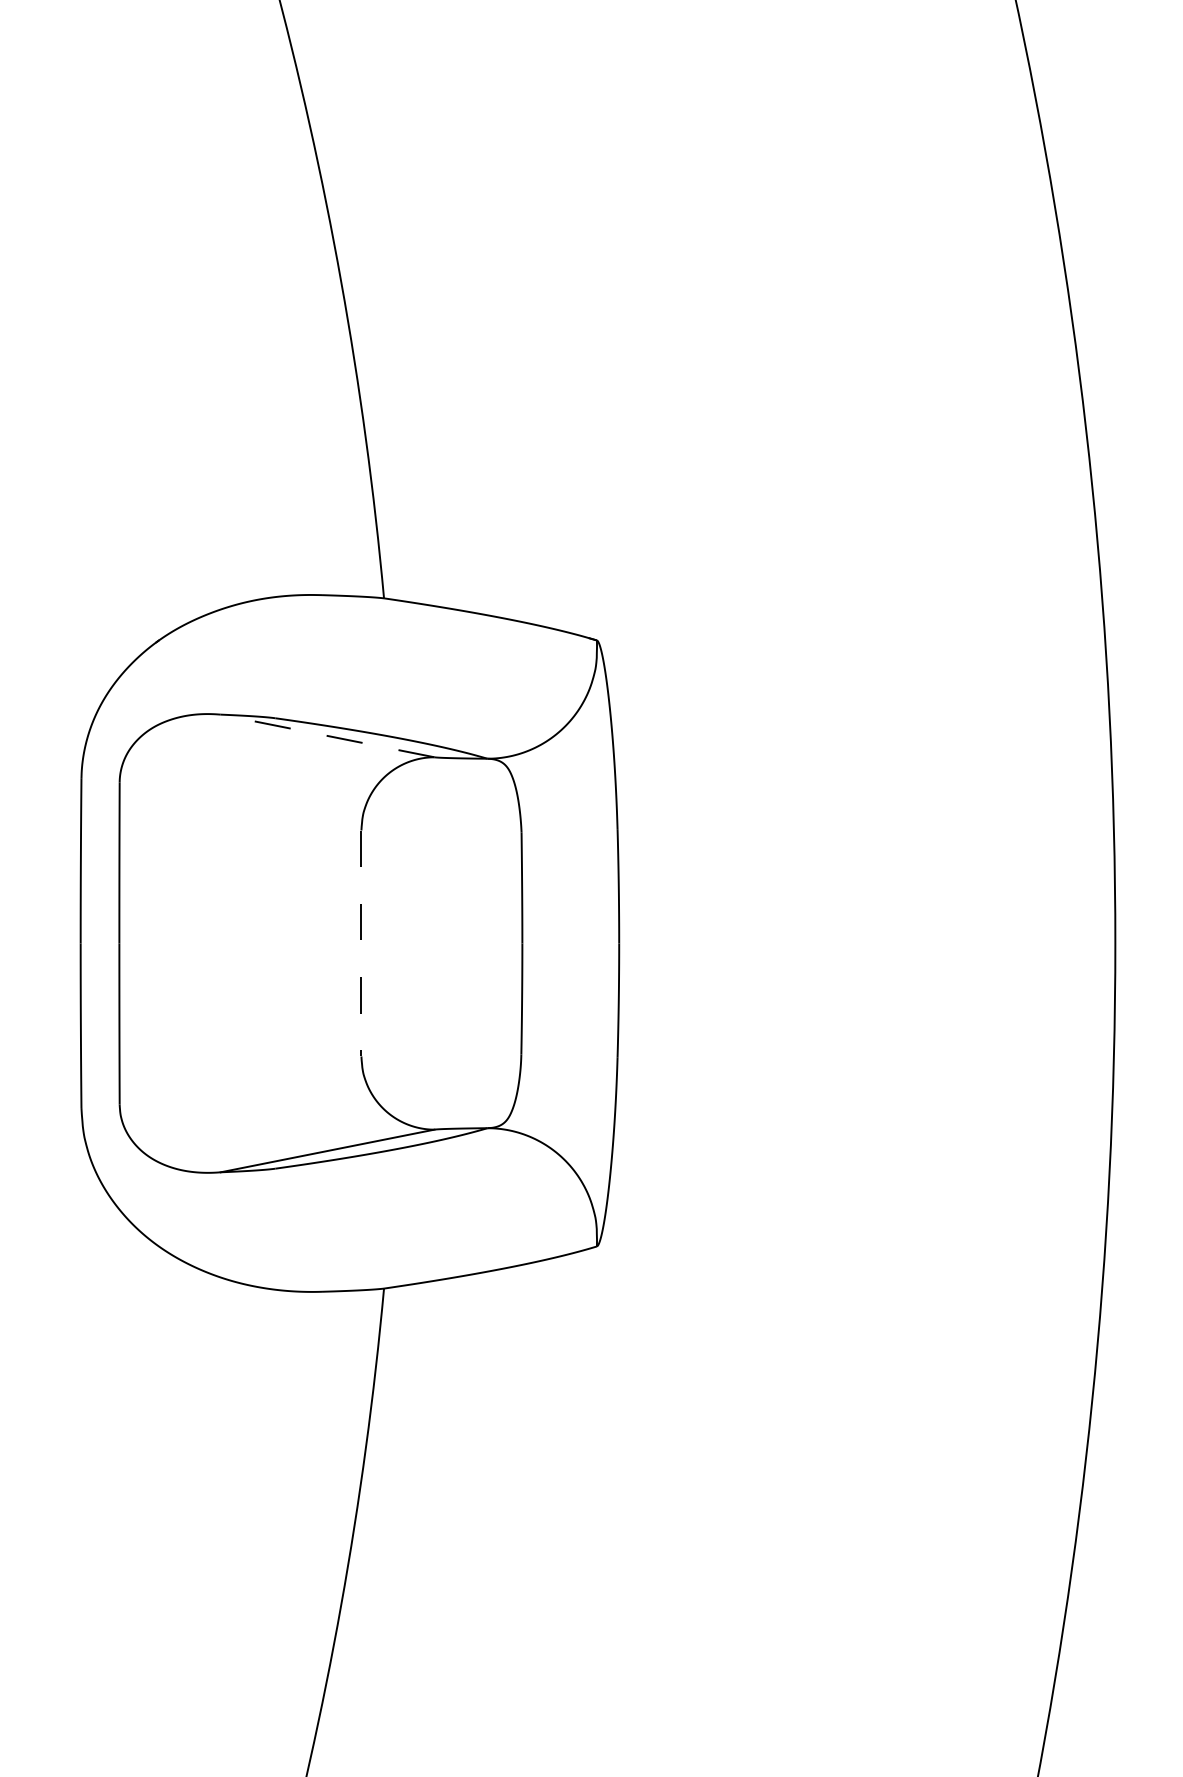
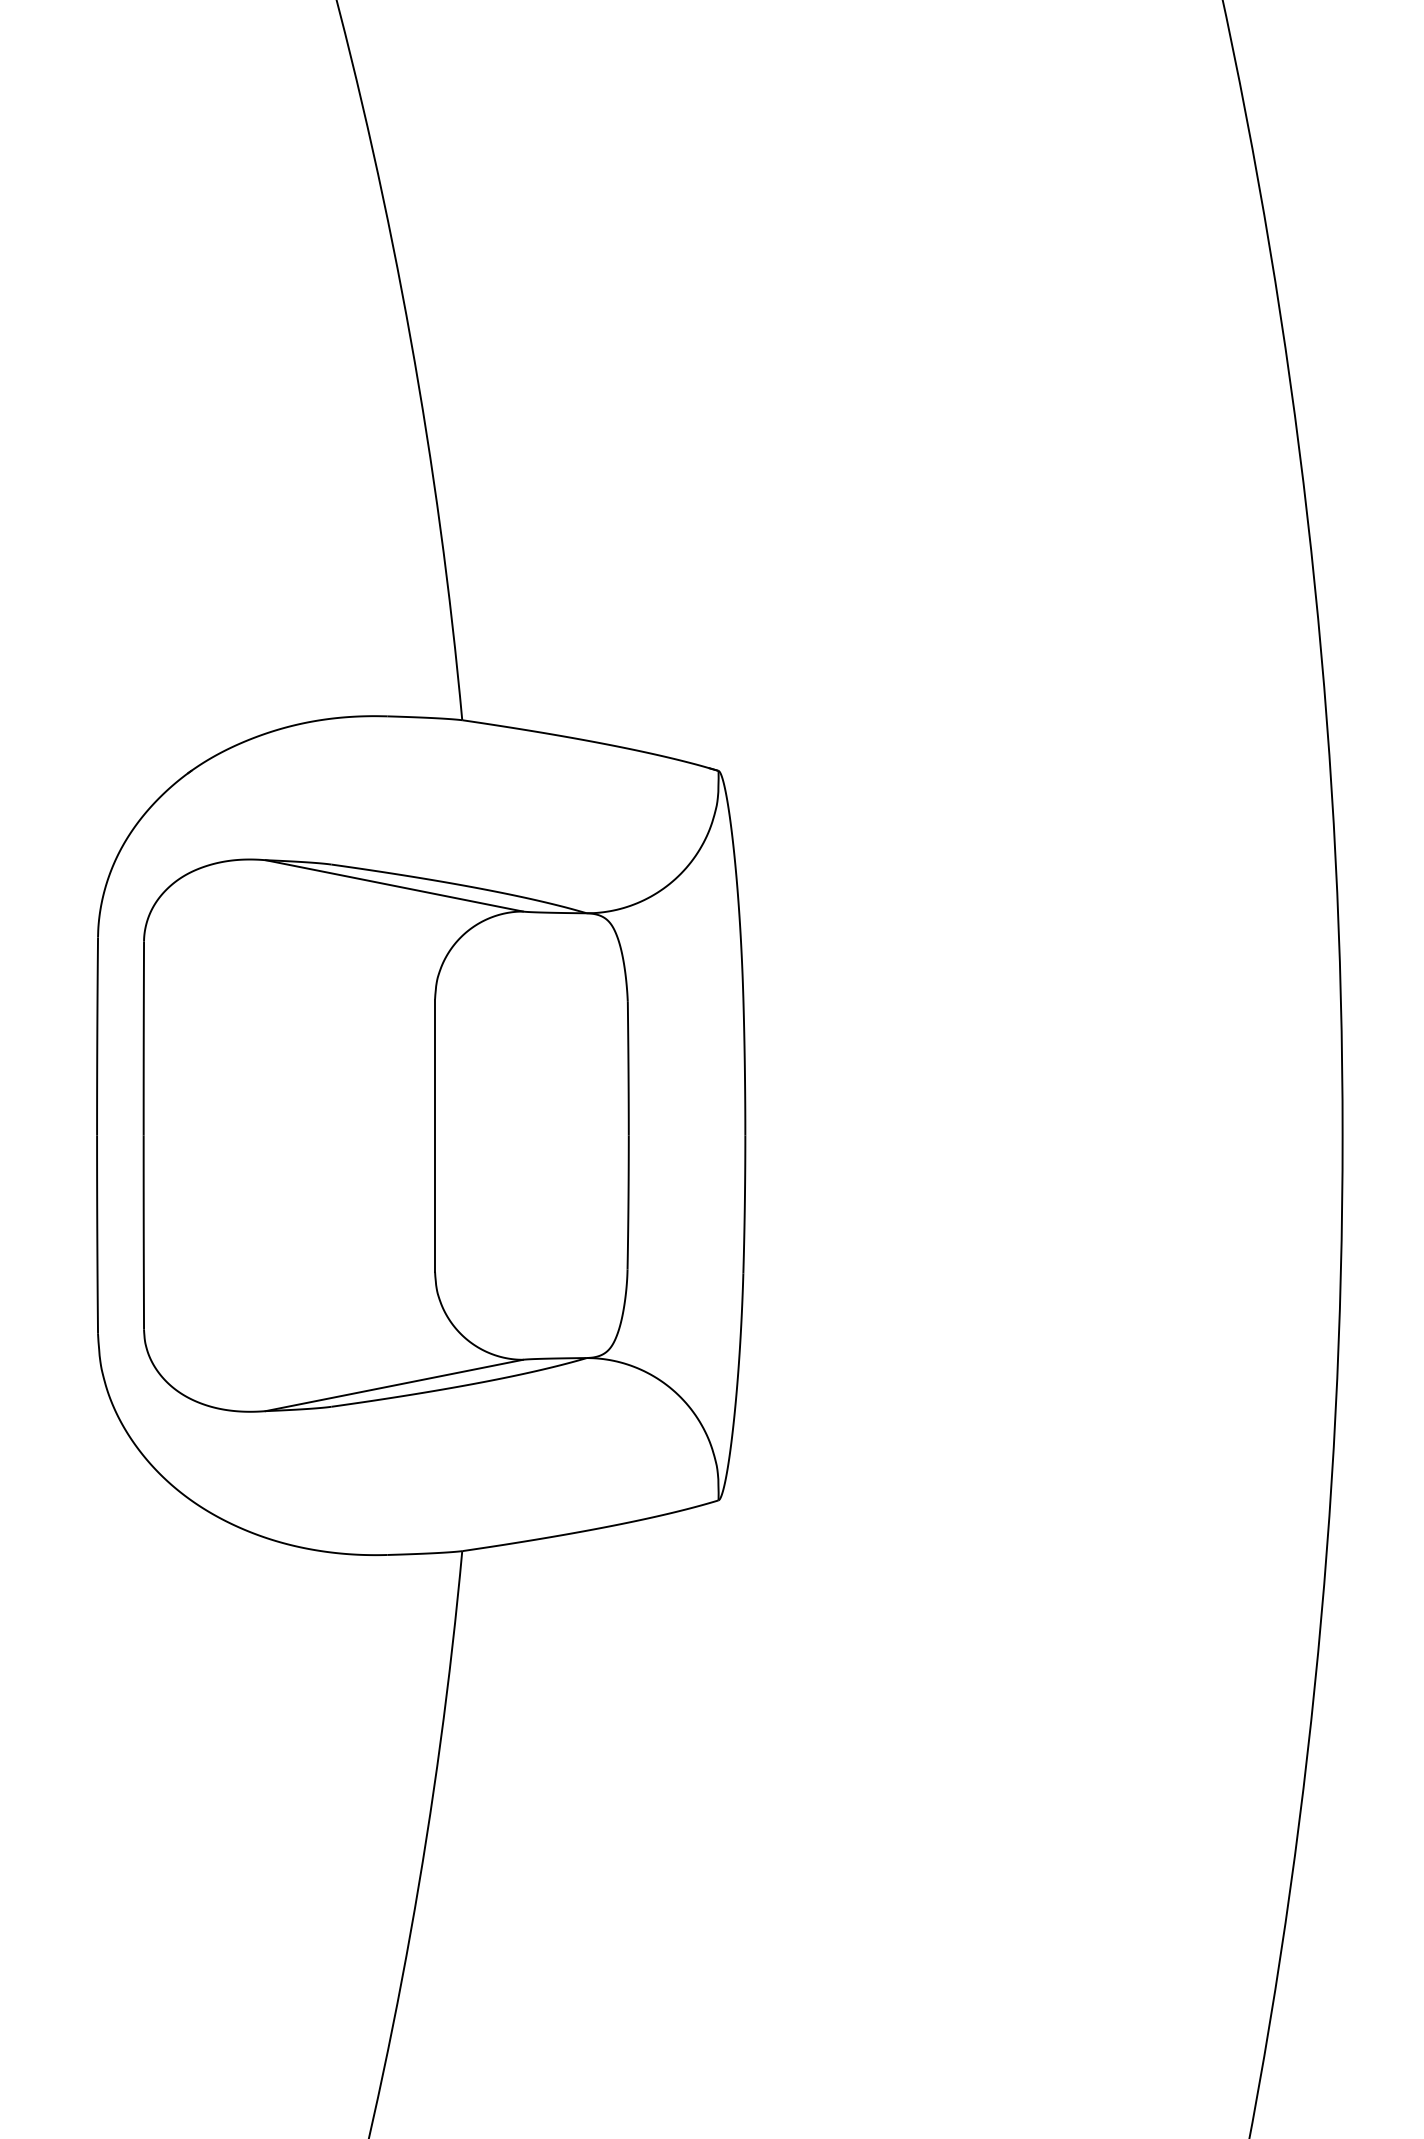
line: (327, 735) -> (394, 885), dashed -> solid
line: (361, 943) -> (435, 1135), dashed -> solid

